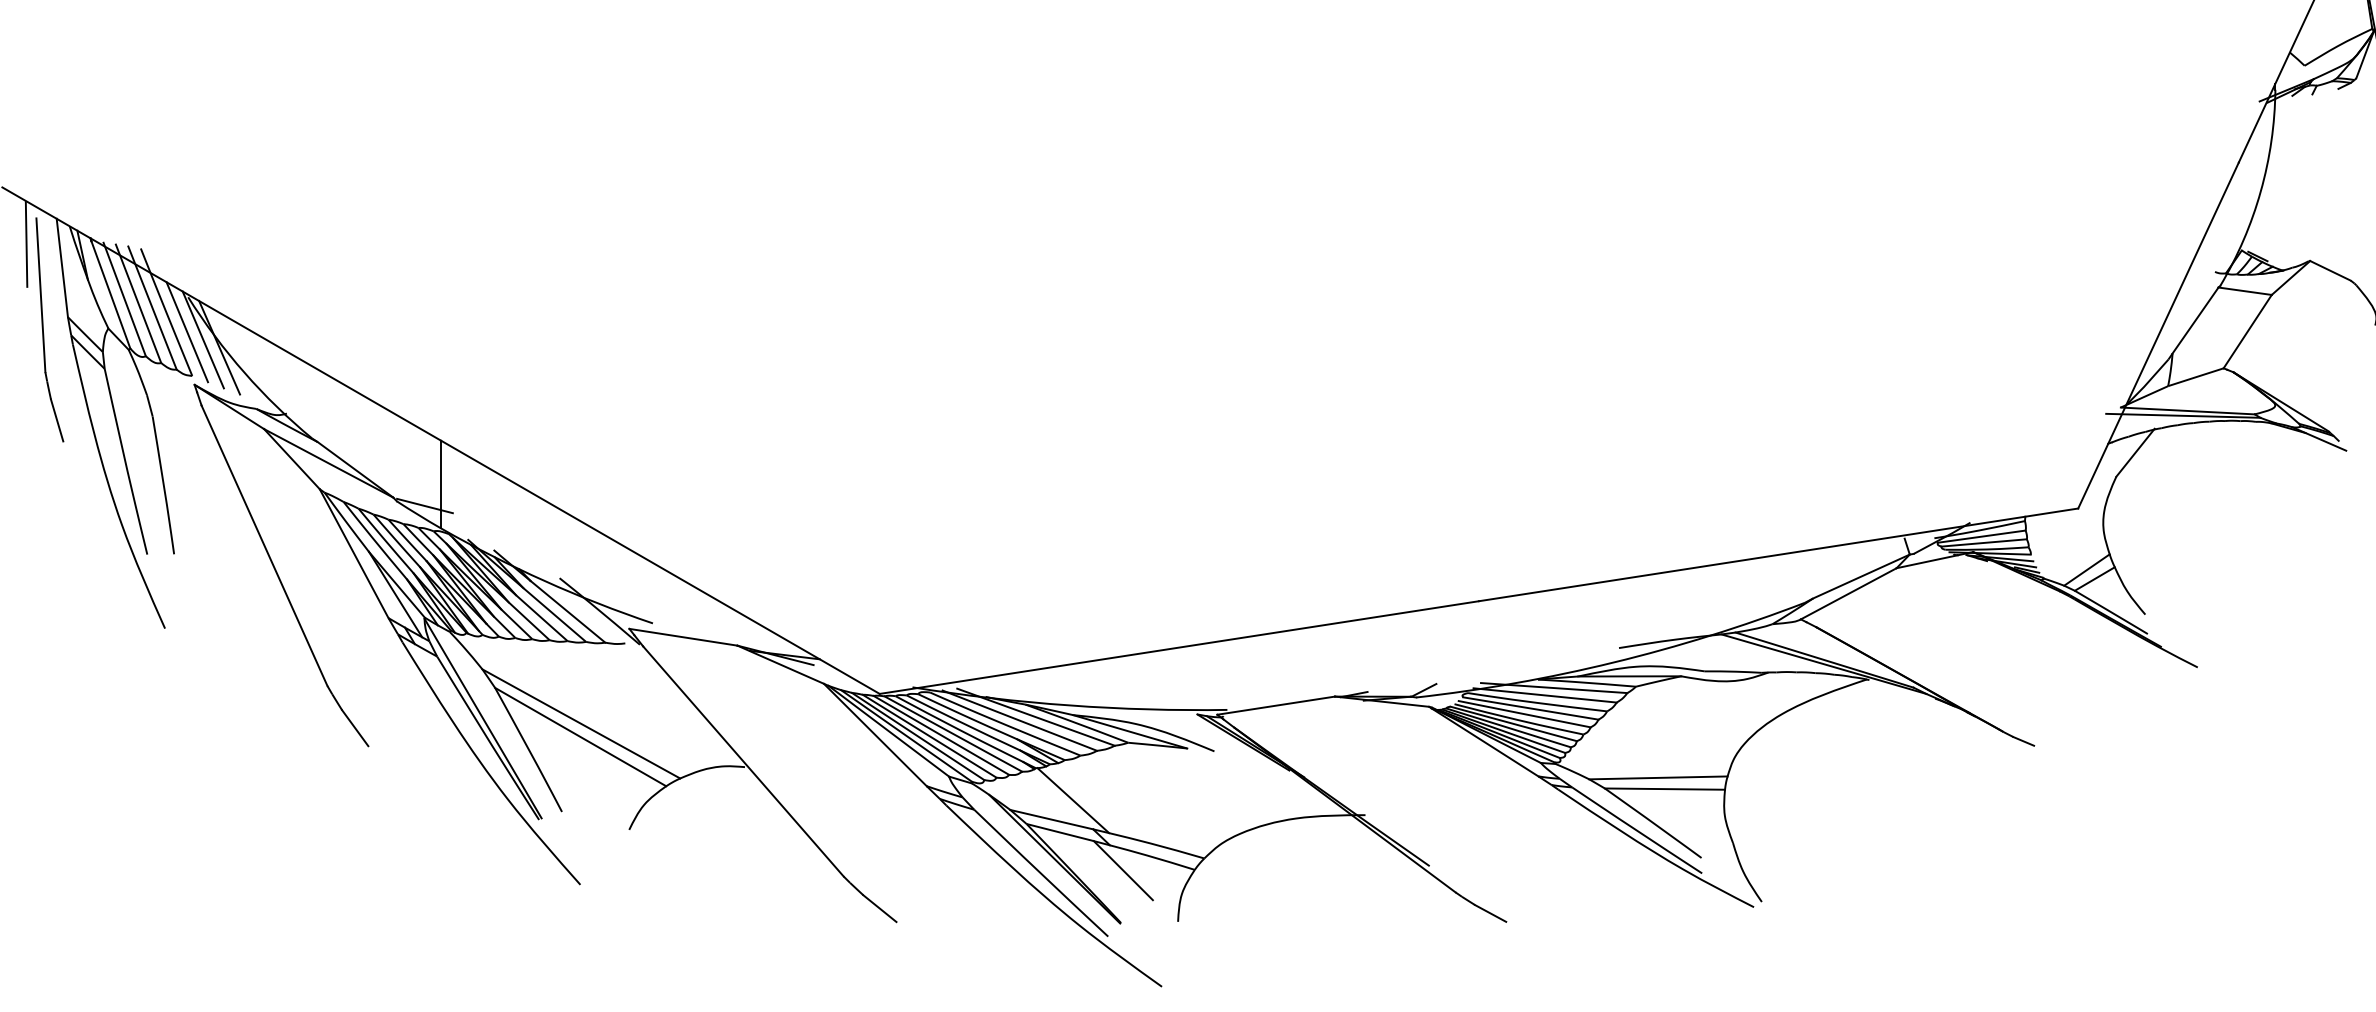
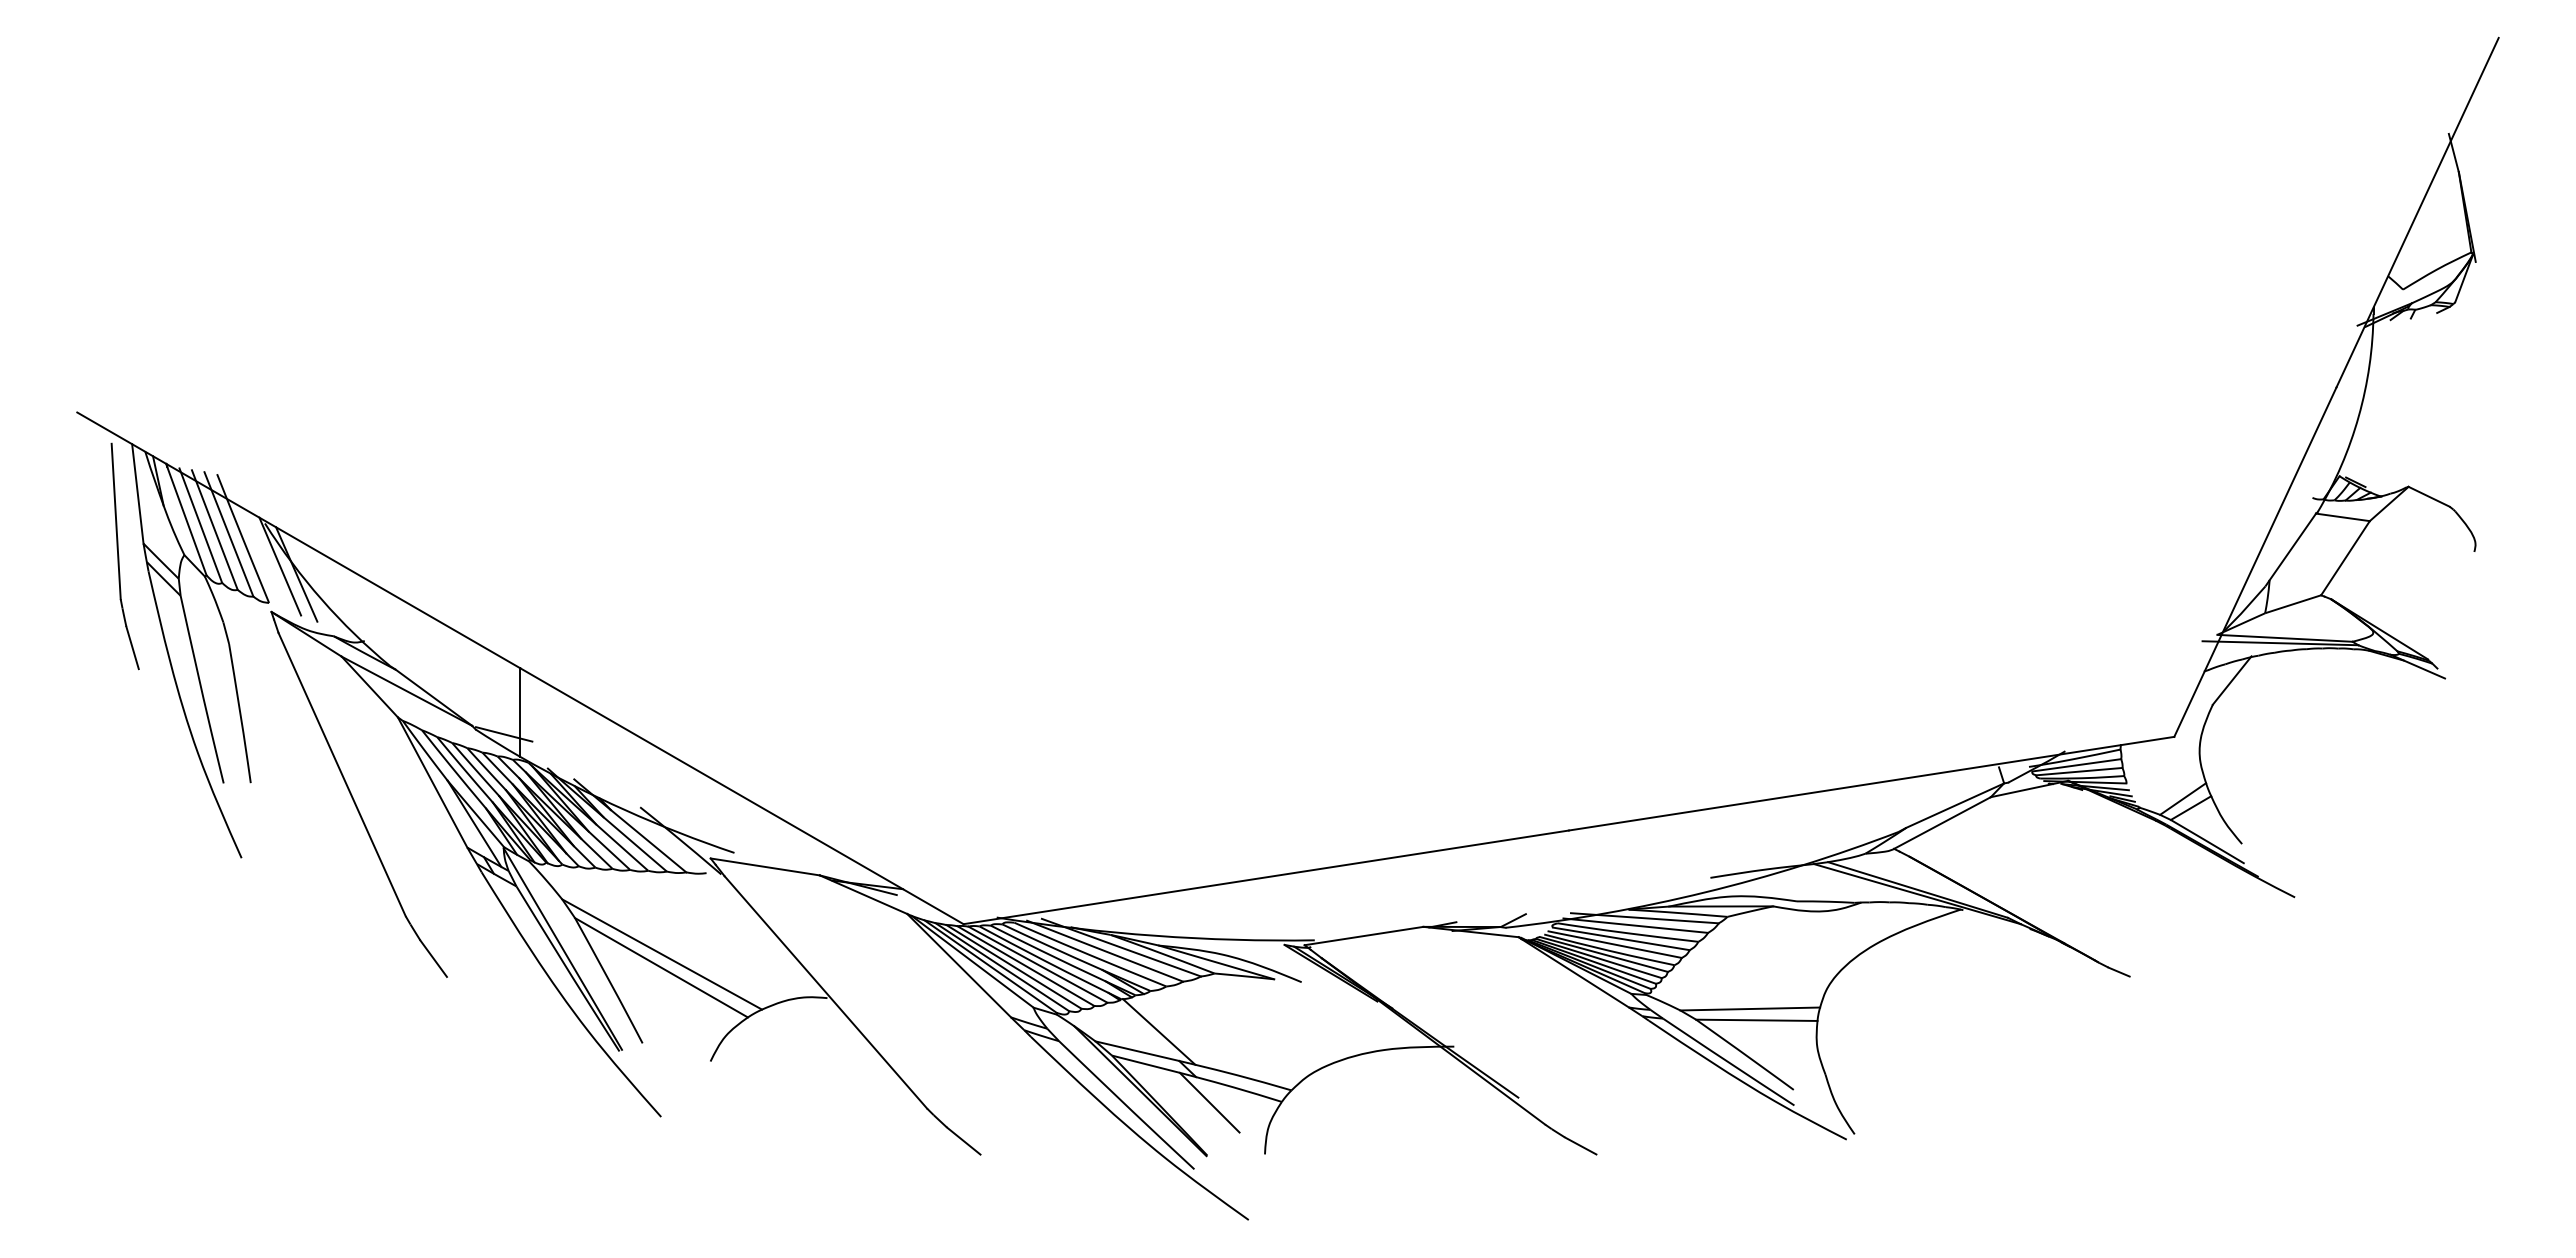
line: (26, 243) -> (101, 469), removed
line: (187, 331) -> (264, 558), removed

